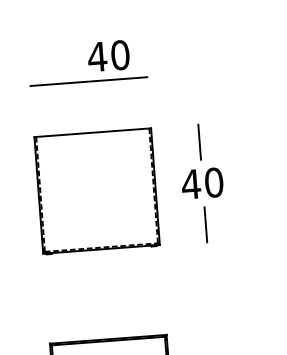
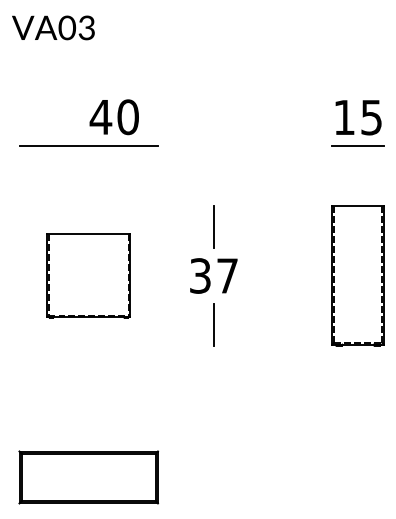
text: (202, 183) -> (213, 275), 40 -> 37
part: (96, 191) -> (88, 275), size x0.6

